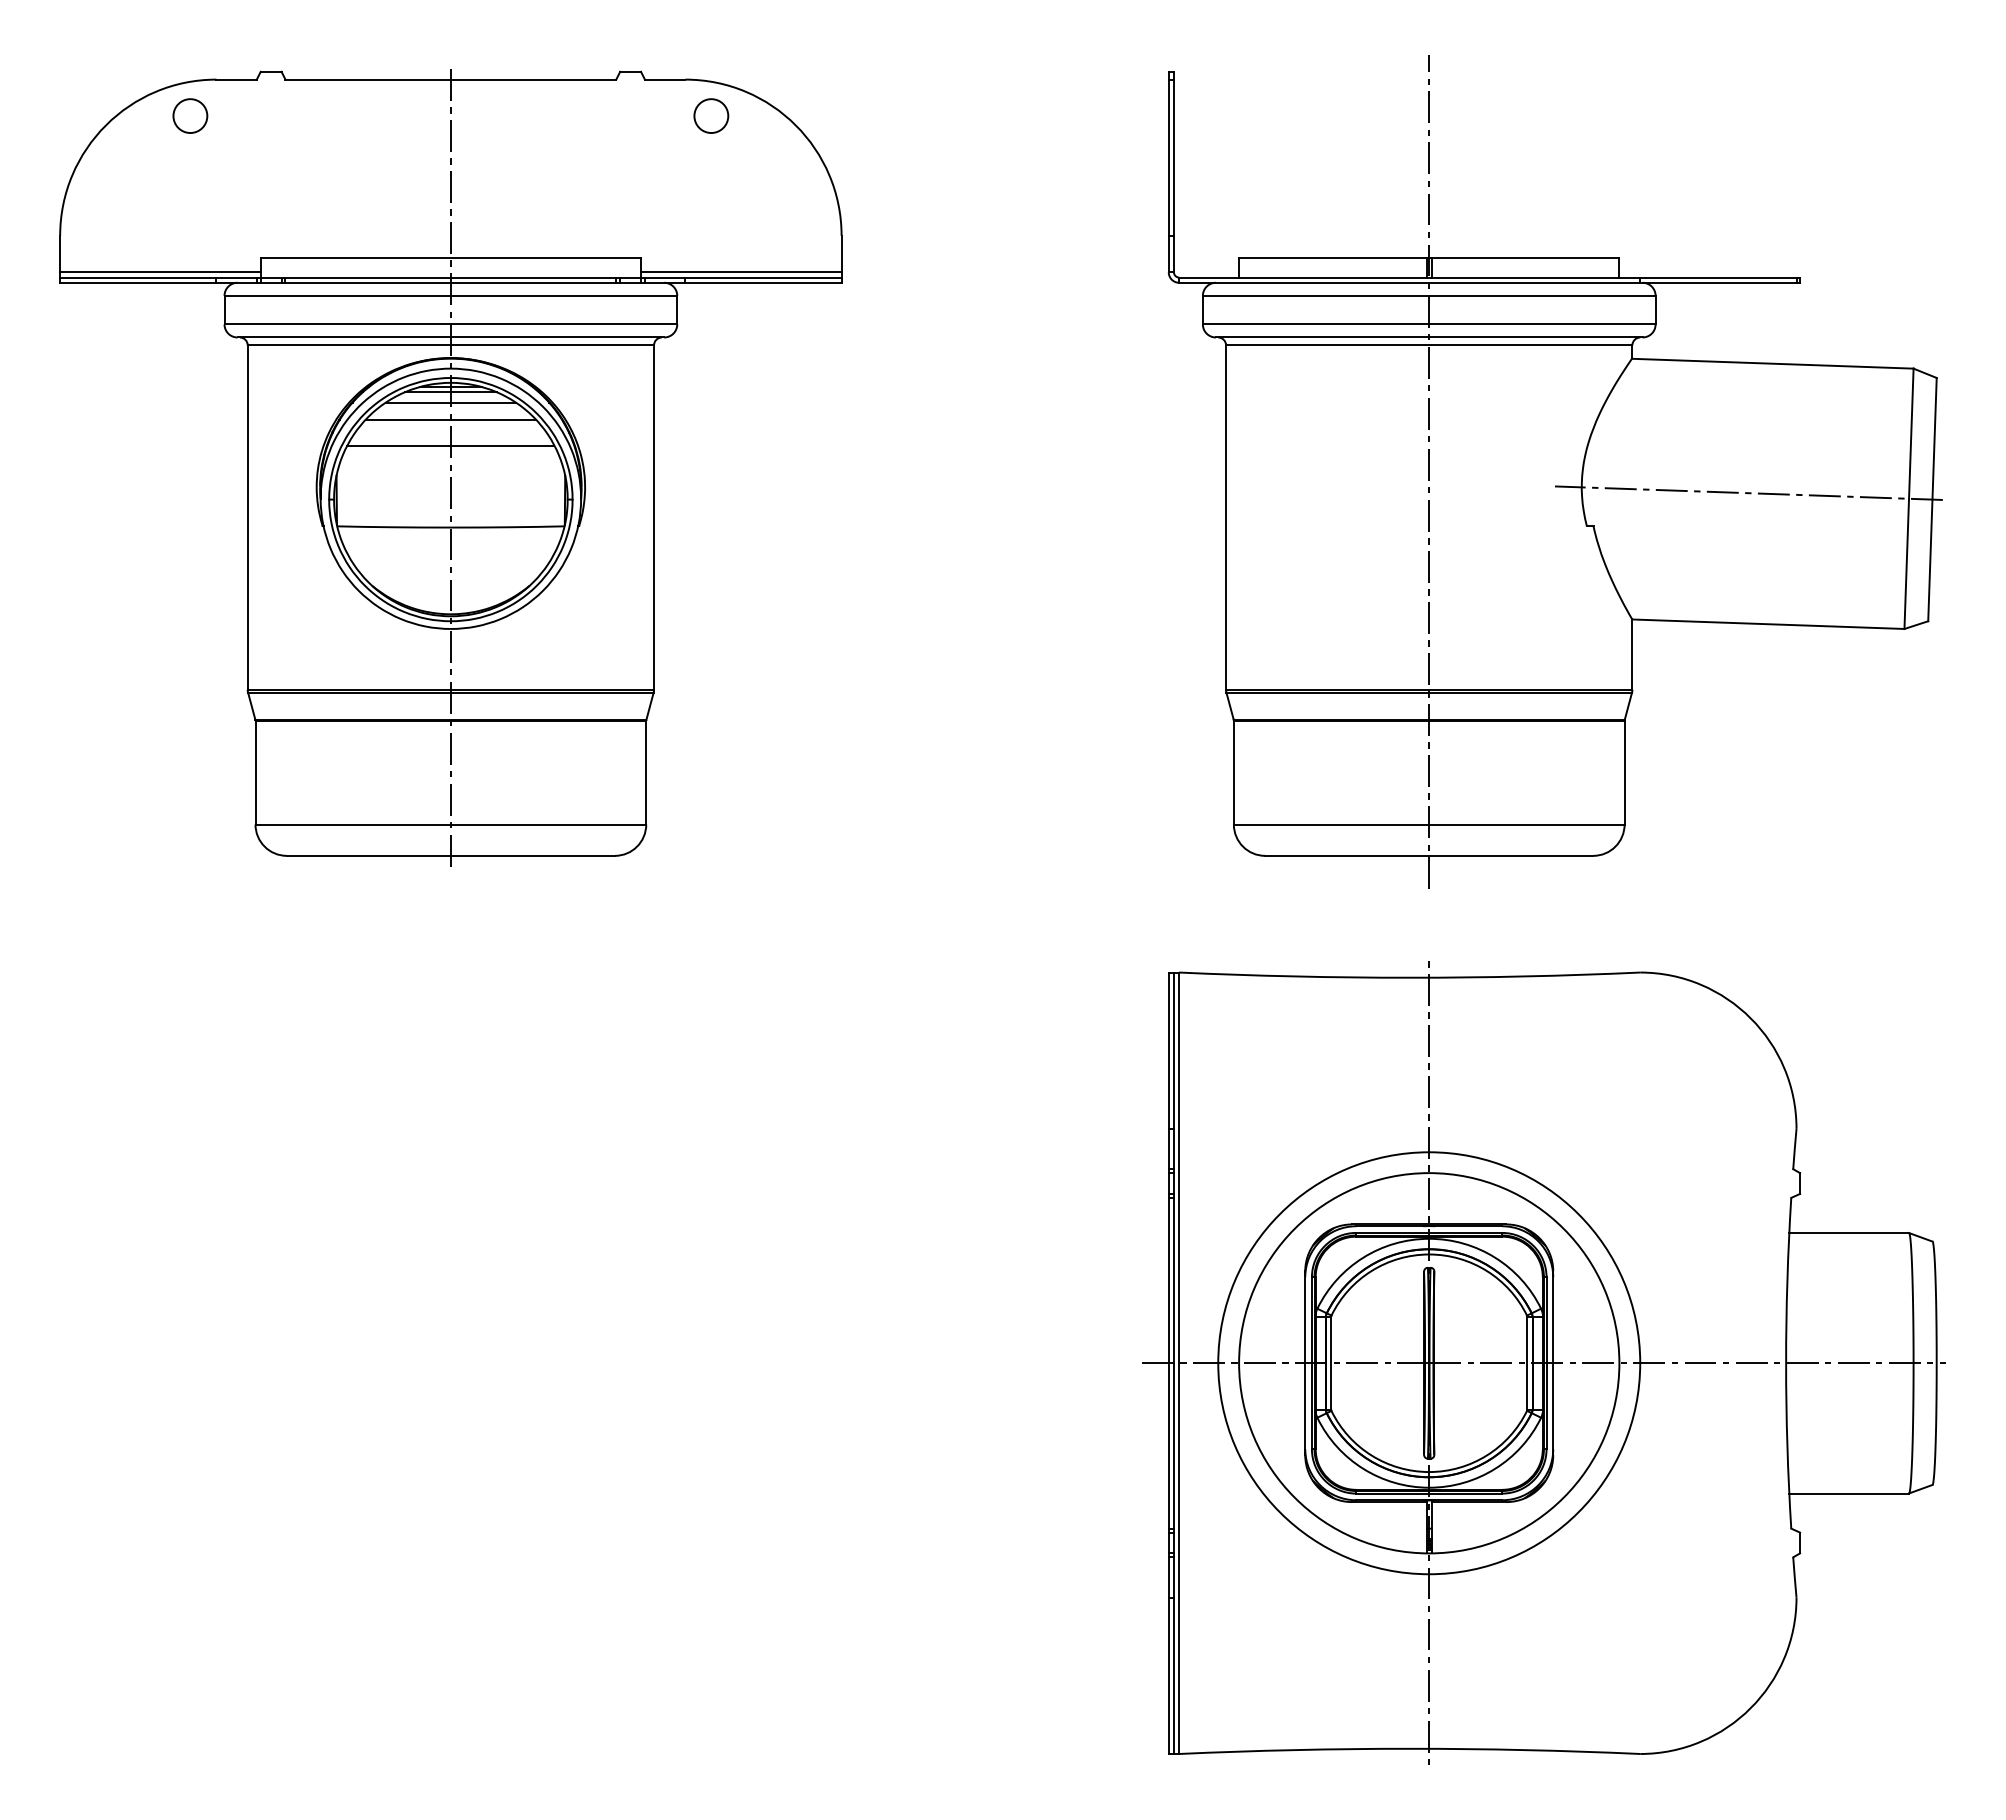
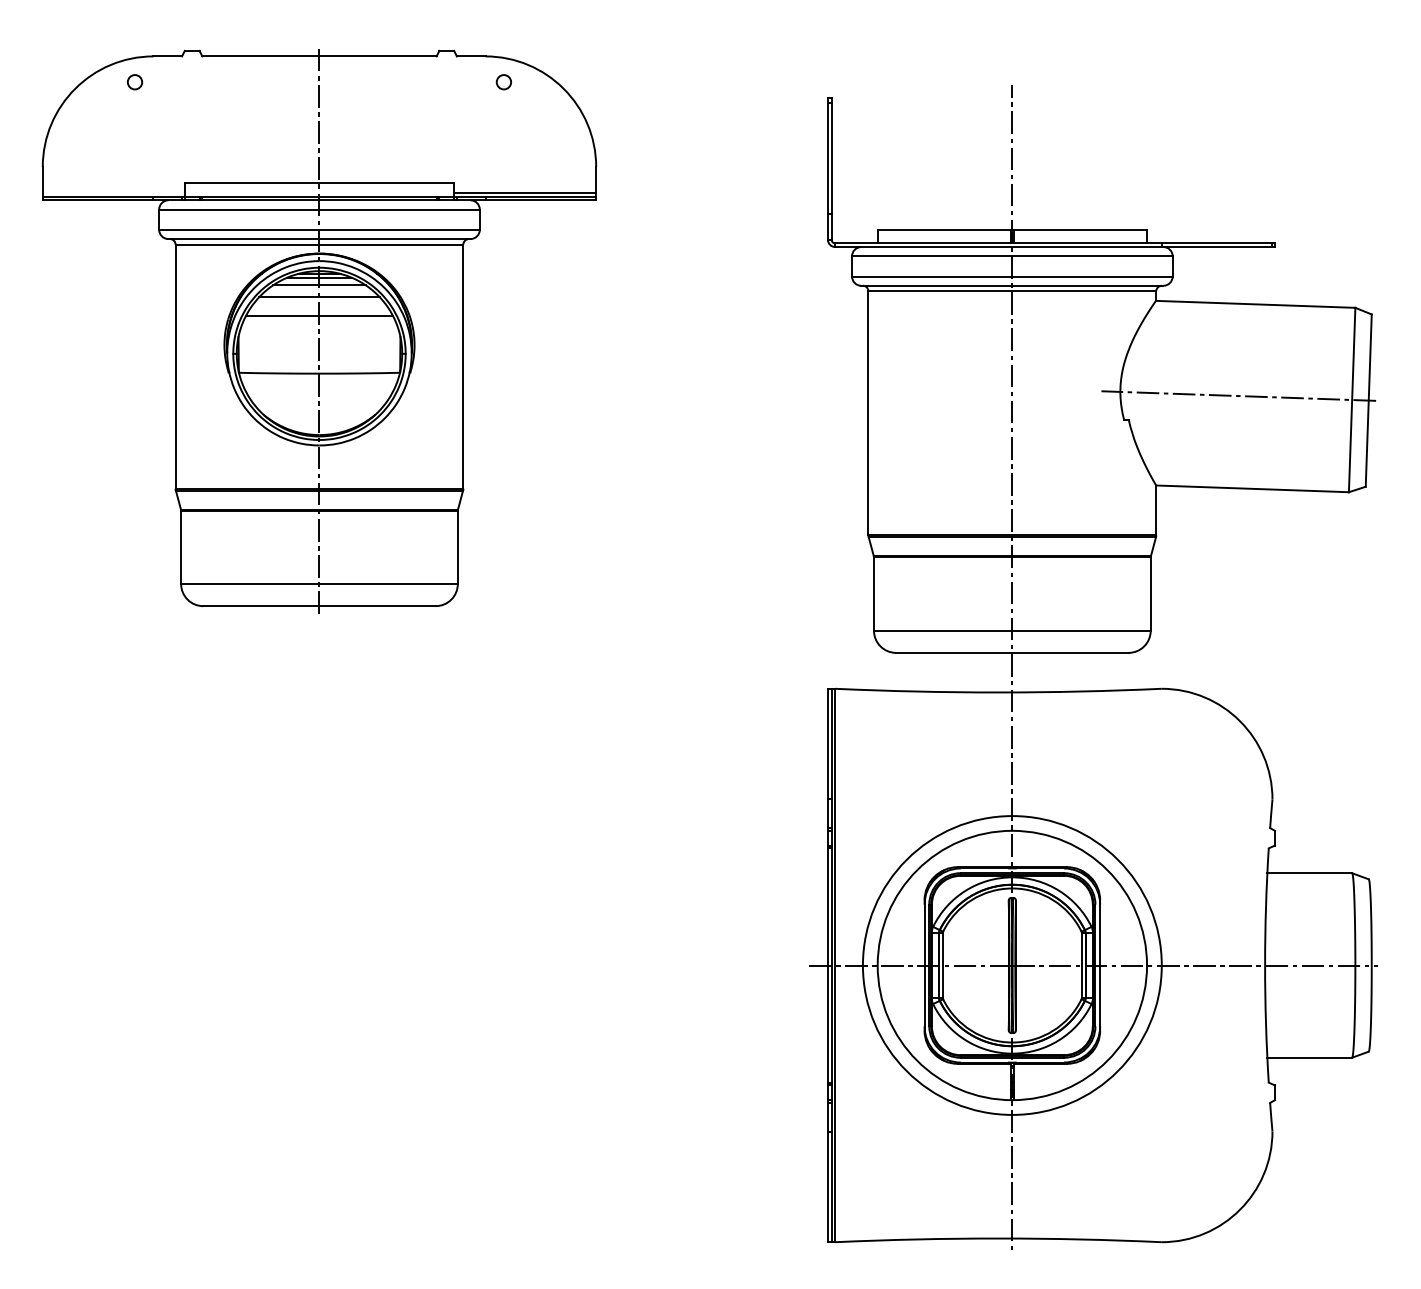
circle: (190, 116) -> (135, 82), size x0.6
circle: (711, 116) -> (504, 82), size x0.6
line: (160, 272) -> (113, 193), removed
part: (1554, 471) -> (1101, 380), moved

